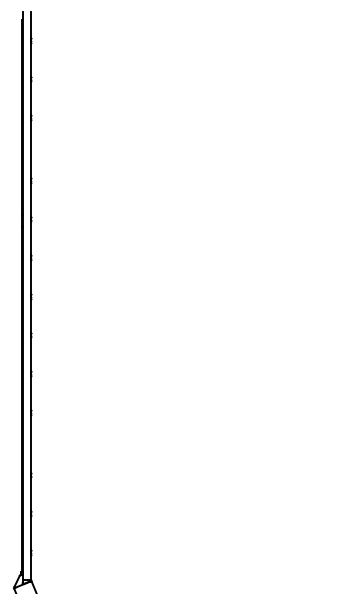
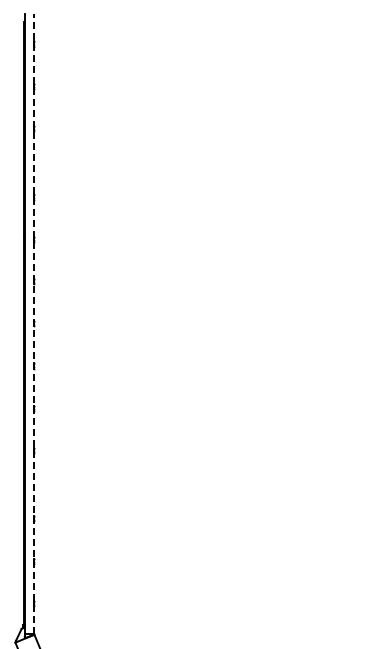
line: (30, 296) -> (33, 323), solid -> dashed

